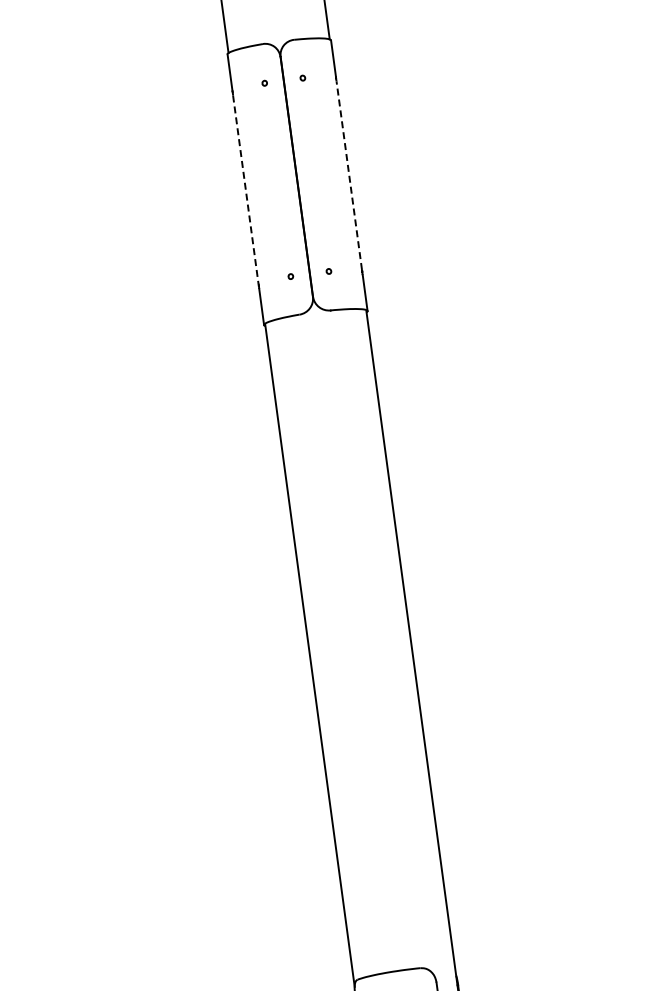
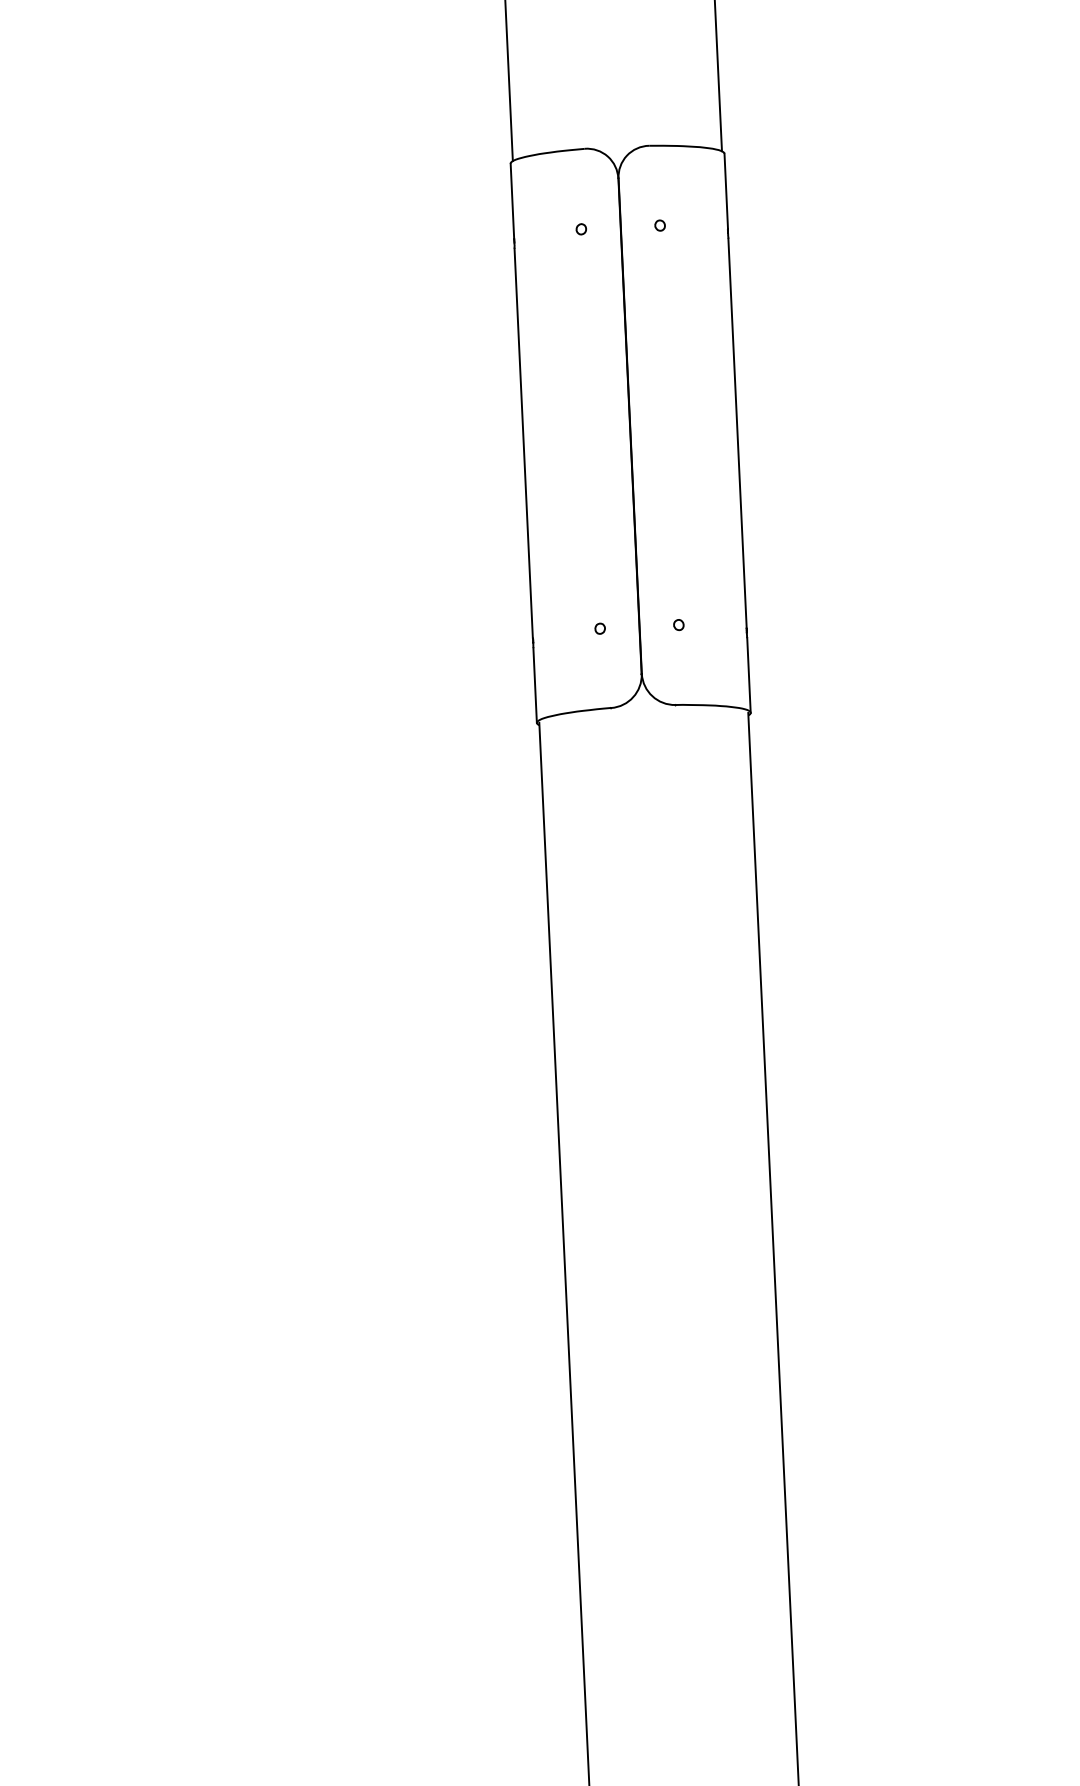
line: (349, 175) -> (737, 432), dashed -> solid
line: (245, 190) -> (522, 444), dashed -> solid

